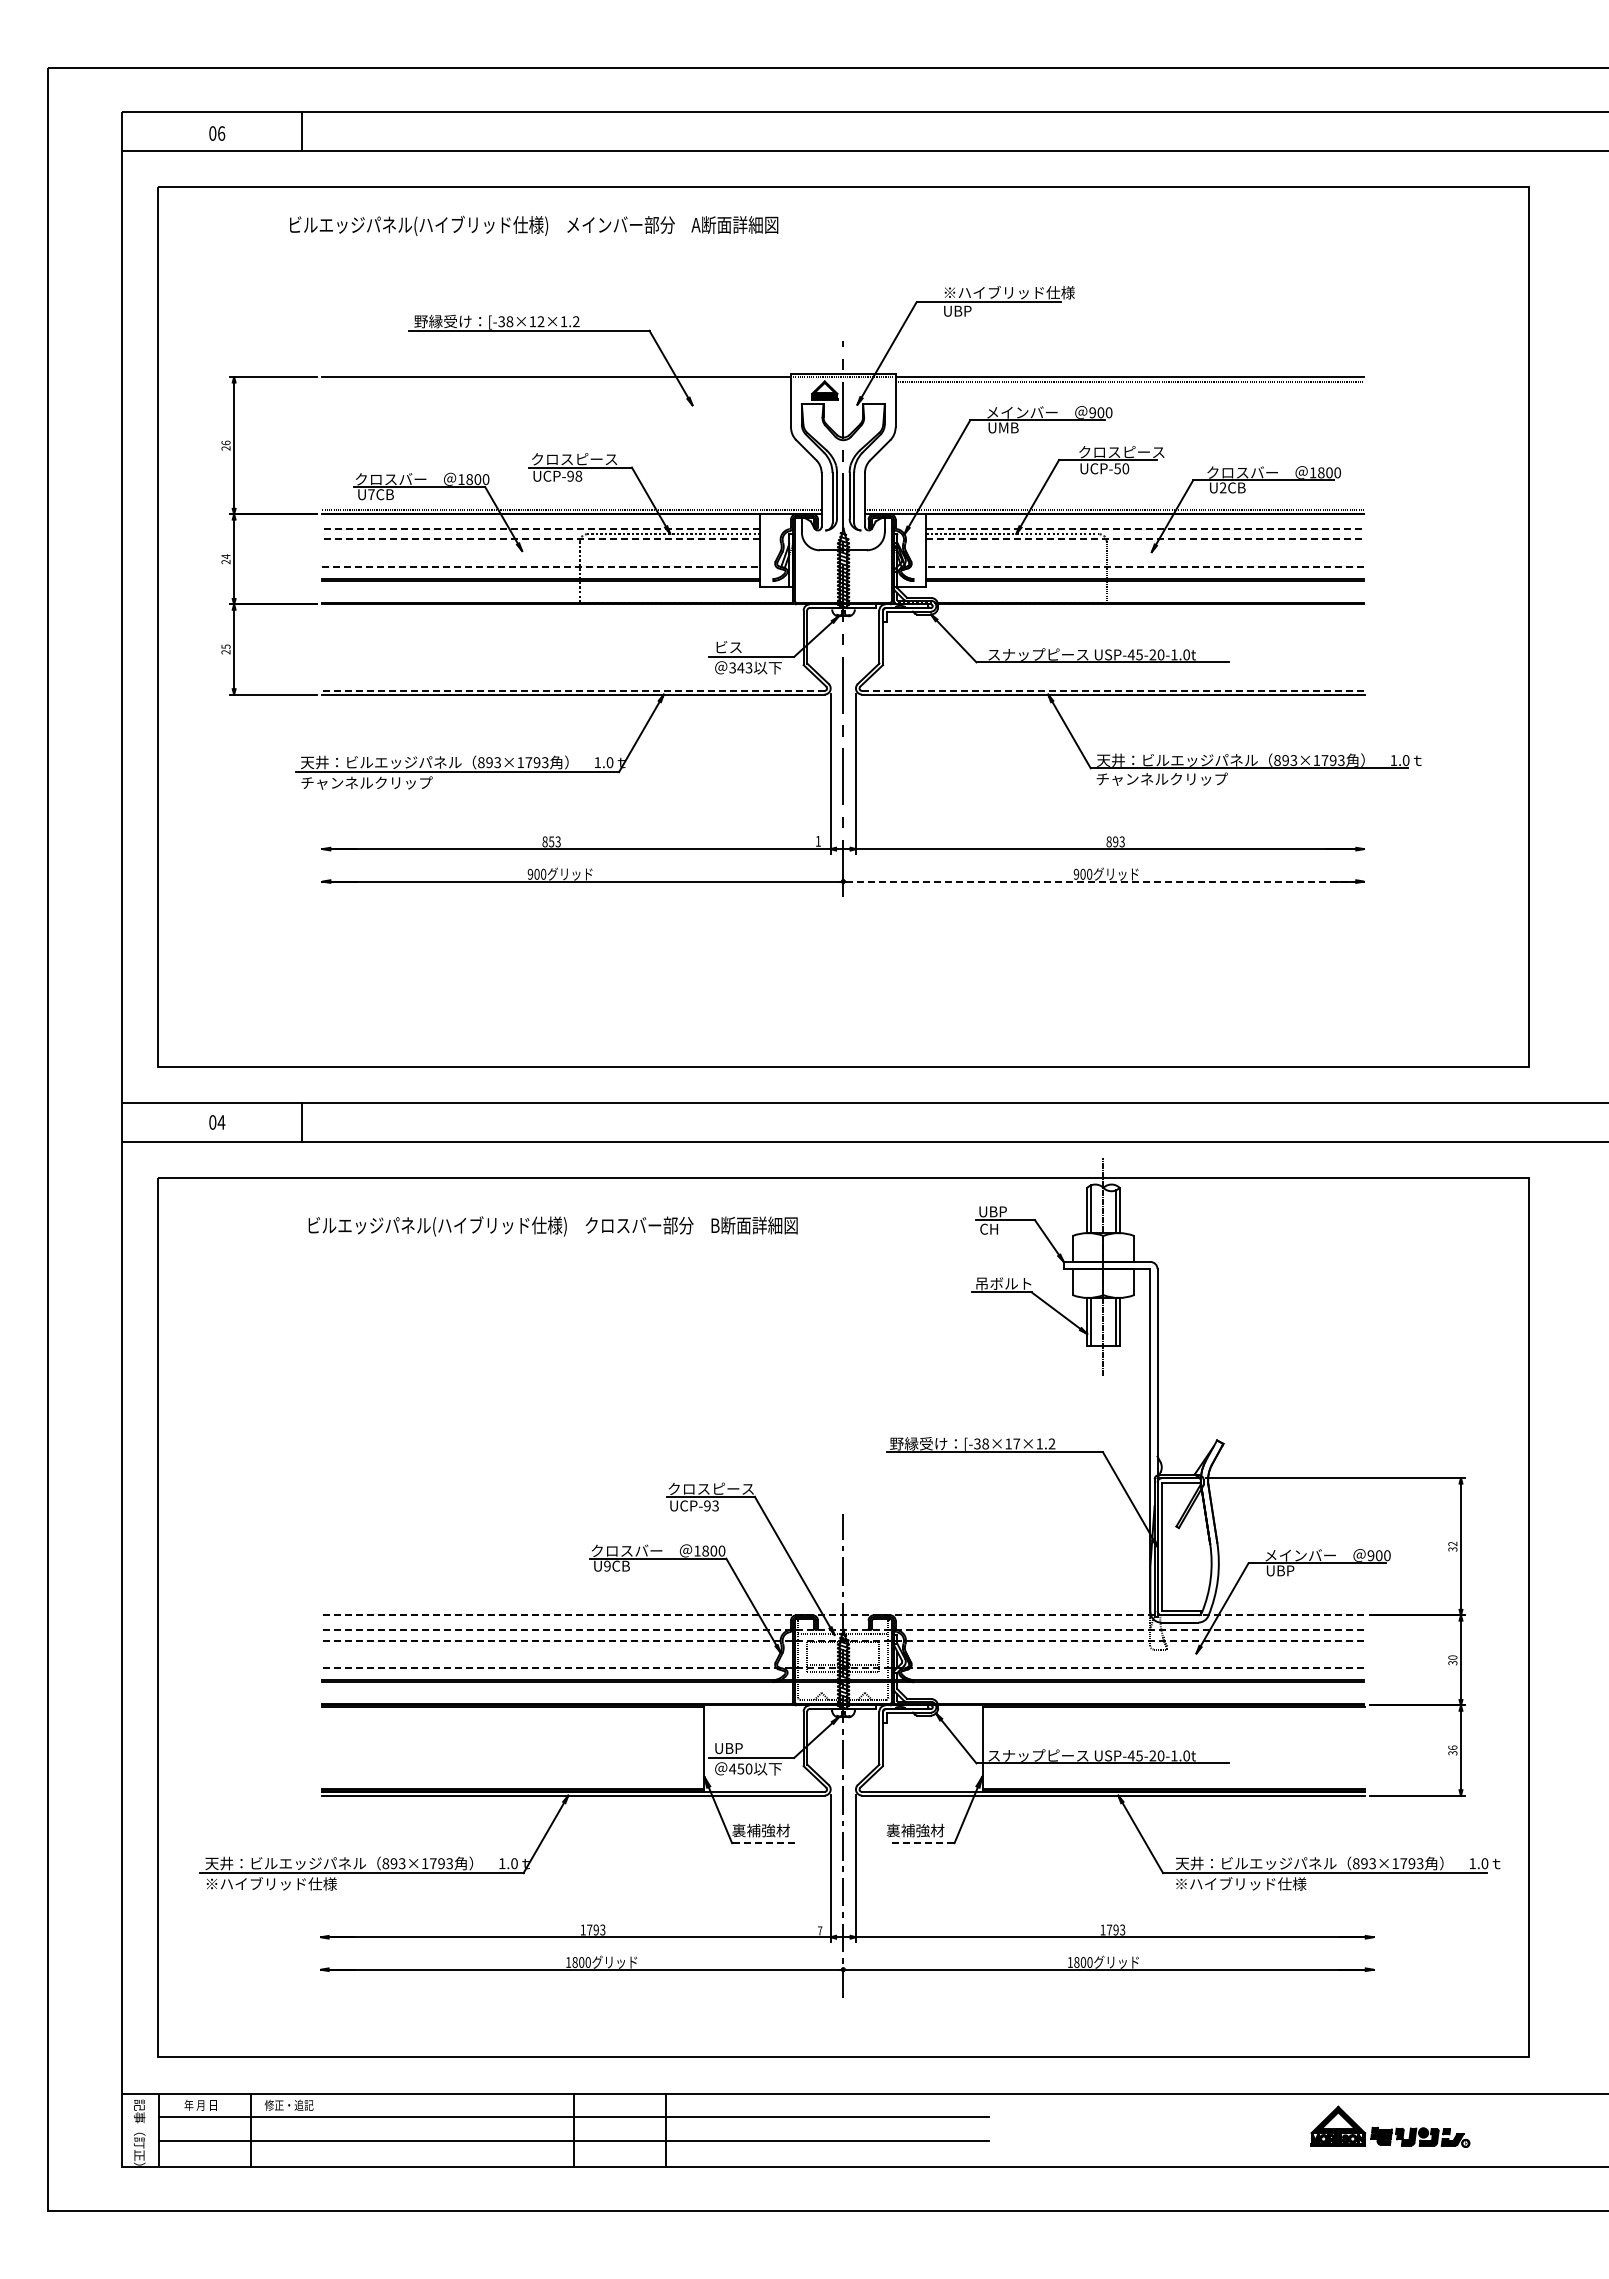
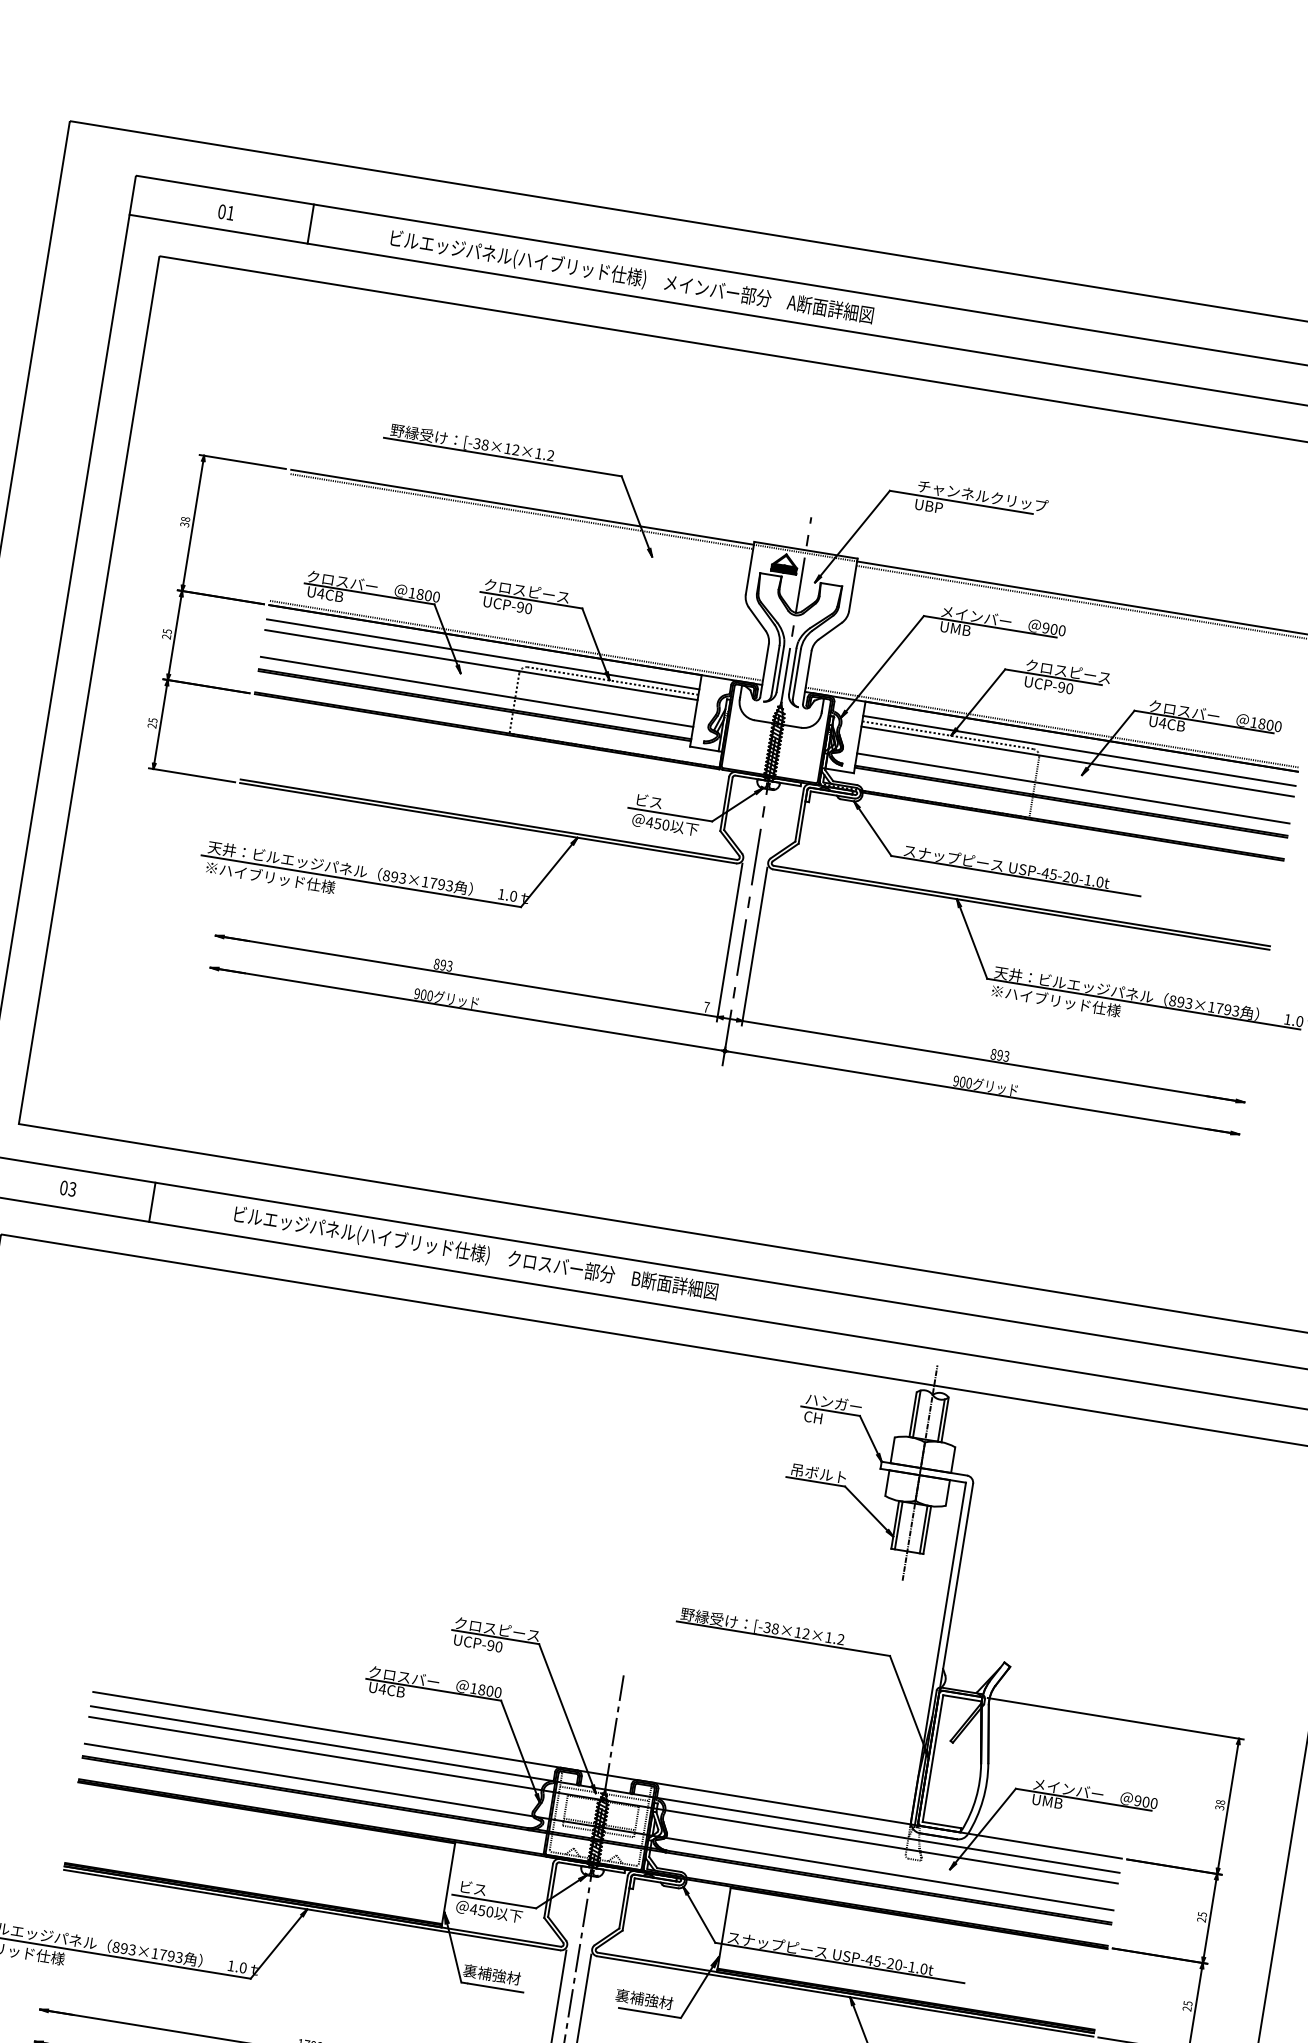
text: (221, 133) -> (230, 213), 06 -> 01
text: (534, 225) -> (632, 277), moved
text: (1009, 292) -> (983, 496), ※ハイブリッド仕様 -> チャンネルクリップ
line: (556, 381) -> (521, 511), added
text: (225, 445) -> (184, 521), 26 -> 38
text: (1117, 468) -> (1061, 687), UCP-50 -> UCP-90
text: (578, 476) -> (528, 608), UCP-98 -> UCP-90
text: (1222, 487) -> (1162, 722), U2CB -> U4CB
text: (371, 494) -> (321, 593), U7CB -> U4CB
line: (540, 528) -> (482, 654), dashed -> solid
line: (1145, 528) -> (1079, 750), dashed -> solid
line: (540, 539) -> (480, 664), dashed -> solid
line: (1145, 539) -> (1077, 761), dashed -> solid
text: (225, 556) -> (166, 631), 24 -> 25
line: (541, 566) -> (477, 691), dashed -> solid
line: (1144, 566) -> (1072, 788), dashed -> solid
text: (740, 667) -> (657, 823), 343 -> 450
line: (572, 690) -> (488, 819), dashed -> solid
line: (1113, 690) -> (1022, 905), dashed -> solid
text: (1161, 778) -> (1055, 1000), チャンネルクリップ -> ※ハイブリッド仕様
text: (366, 782) -> (270, 876), チャンネルクリップ -> ※ハイブリッド仕様
text: (551, 841) -> (443, 964), 853 -> 893
text: (817, 841) -> (705, 1007), 1 -> 7
line: (1105, 881) -> (983, 1092), dashed -> solid
text: (221, 1122) -> (72, 1189), 04 -> 03
text: (1007, 1211) -> (834, 1402), UBP -> ハンガー
text: (552, 1226) -> (475, 1253), moved
text: (1016, 1443) -> (805, 1633), [-38×17×1.2 -> [-38×12×1.2
text: (715, 1505) -> (498, 1646), UCP-93 -> UCP-90
text: (1452, 1543) -> (1220, 1801), 32 -> 38
text: (606, 1565) -> (381, 1688), U9CB -> U4CB
text: (1287, 1570) -> (1053, 1802), UBP -> UMB
line: (842, 1615) -> (606, 1775), dashed -> solid
line: (842, 1629) -> (604, 1789), dashed -> solid
line: (842, 1640) -> (602, 1800), dashed -> solid
text: (1452, 1660) -> (1201, 1917), 30 -> 25
line: (842, 1667) -> (598, 1826), dashed -> solid
text: (728, 1748) -> (472, 1888), UBP -> ビス
text: (1452, 1750) -> (1187, 2006), 36 -> 25
line: (766, 1843) -> (495, 1988), dashed -> solid
line: (919, 1843) -> (646, 2012), dashed -> solid

